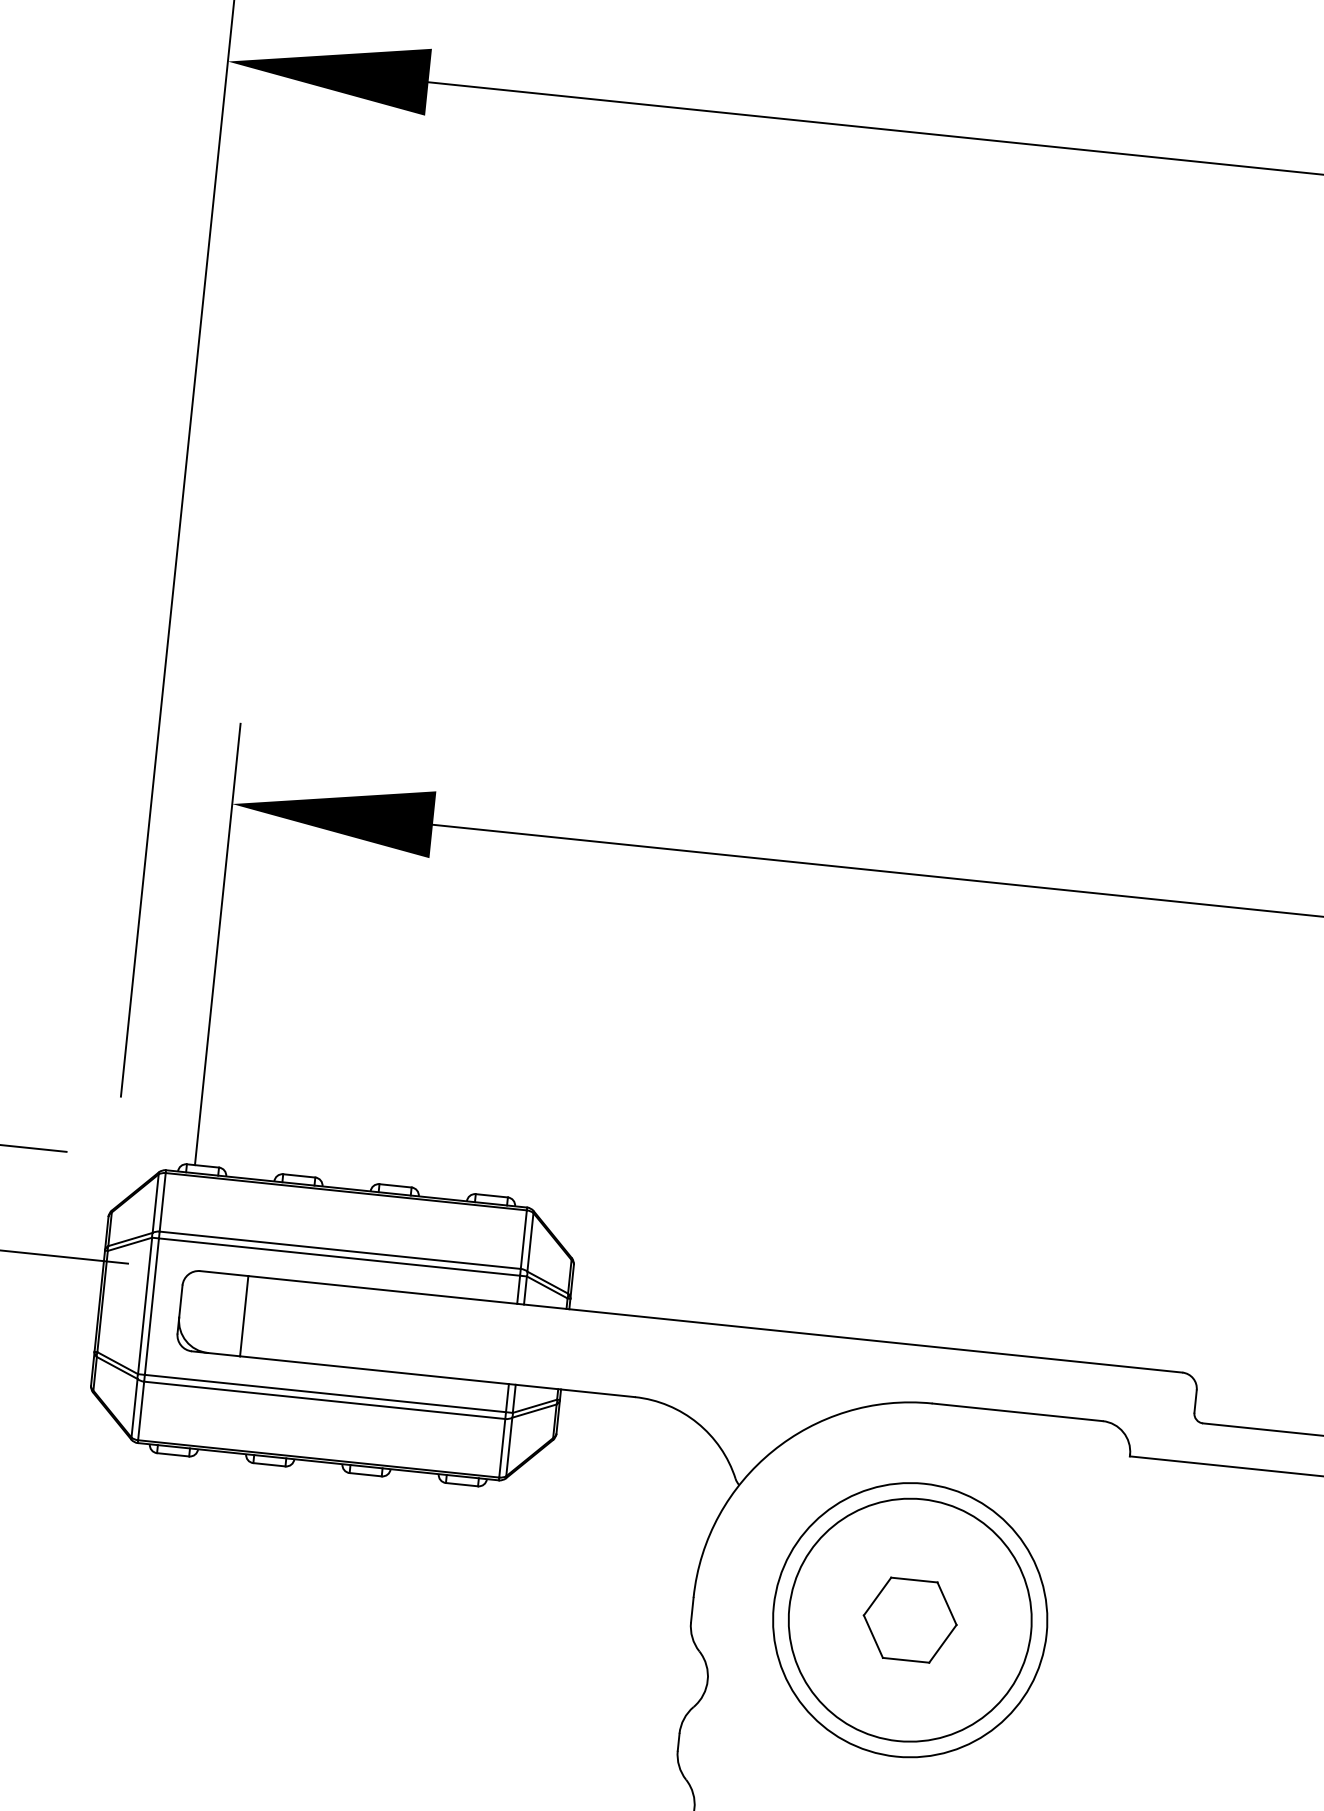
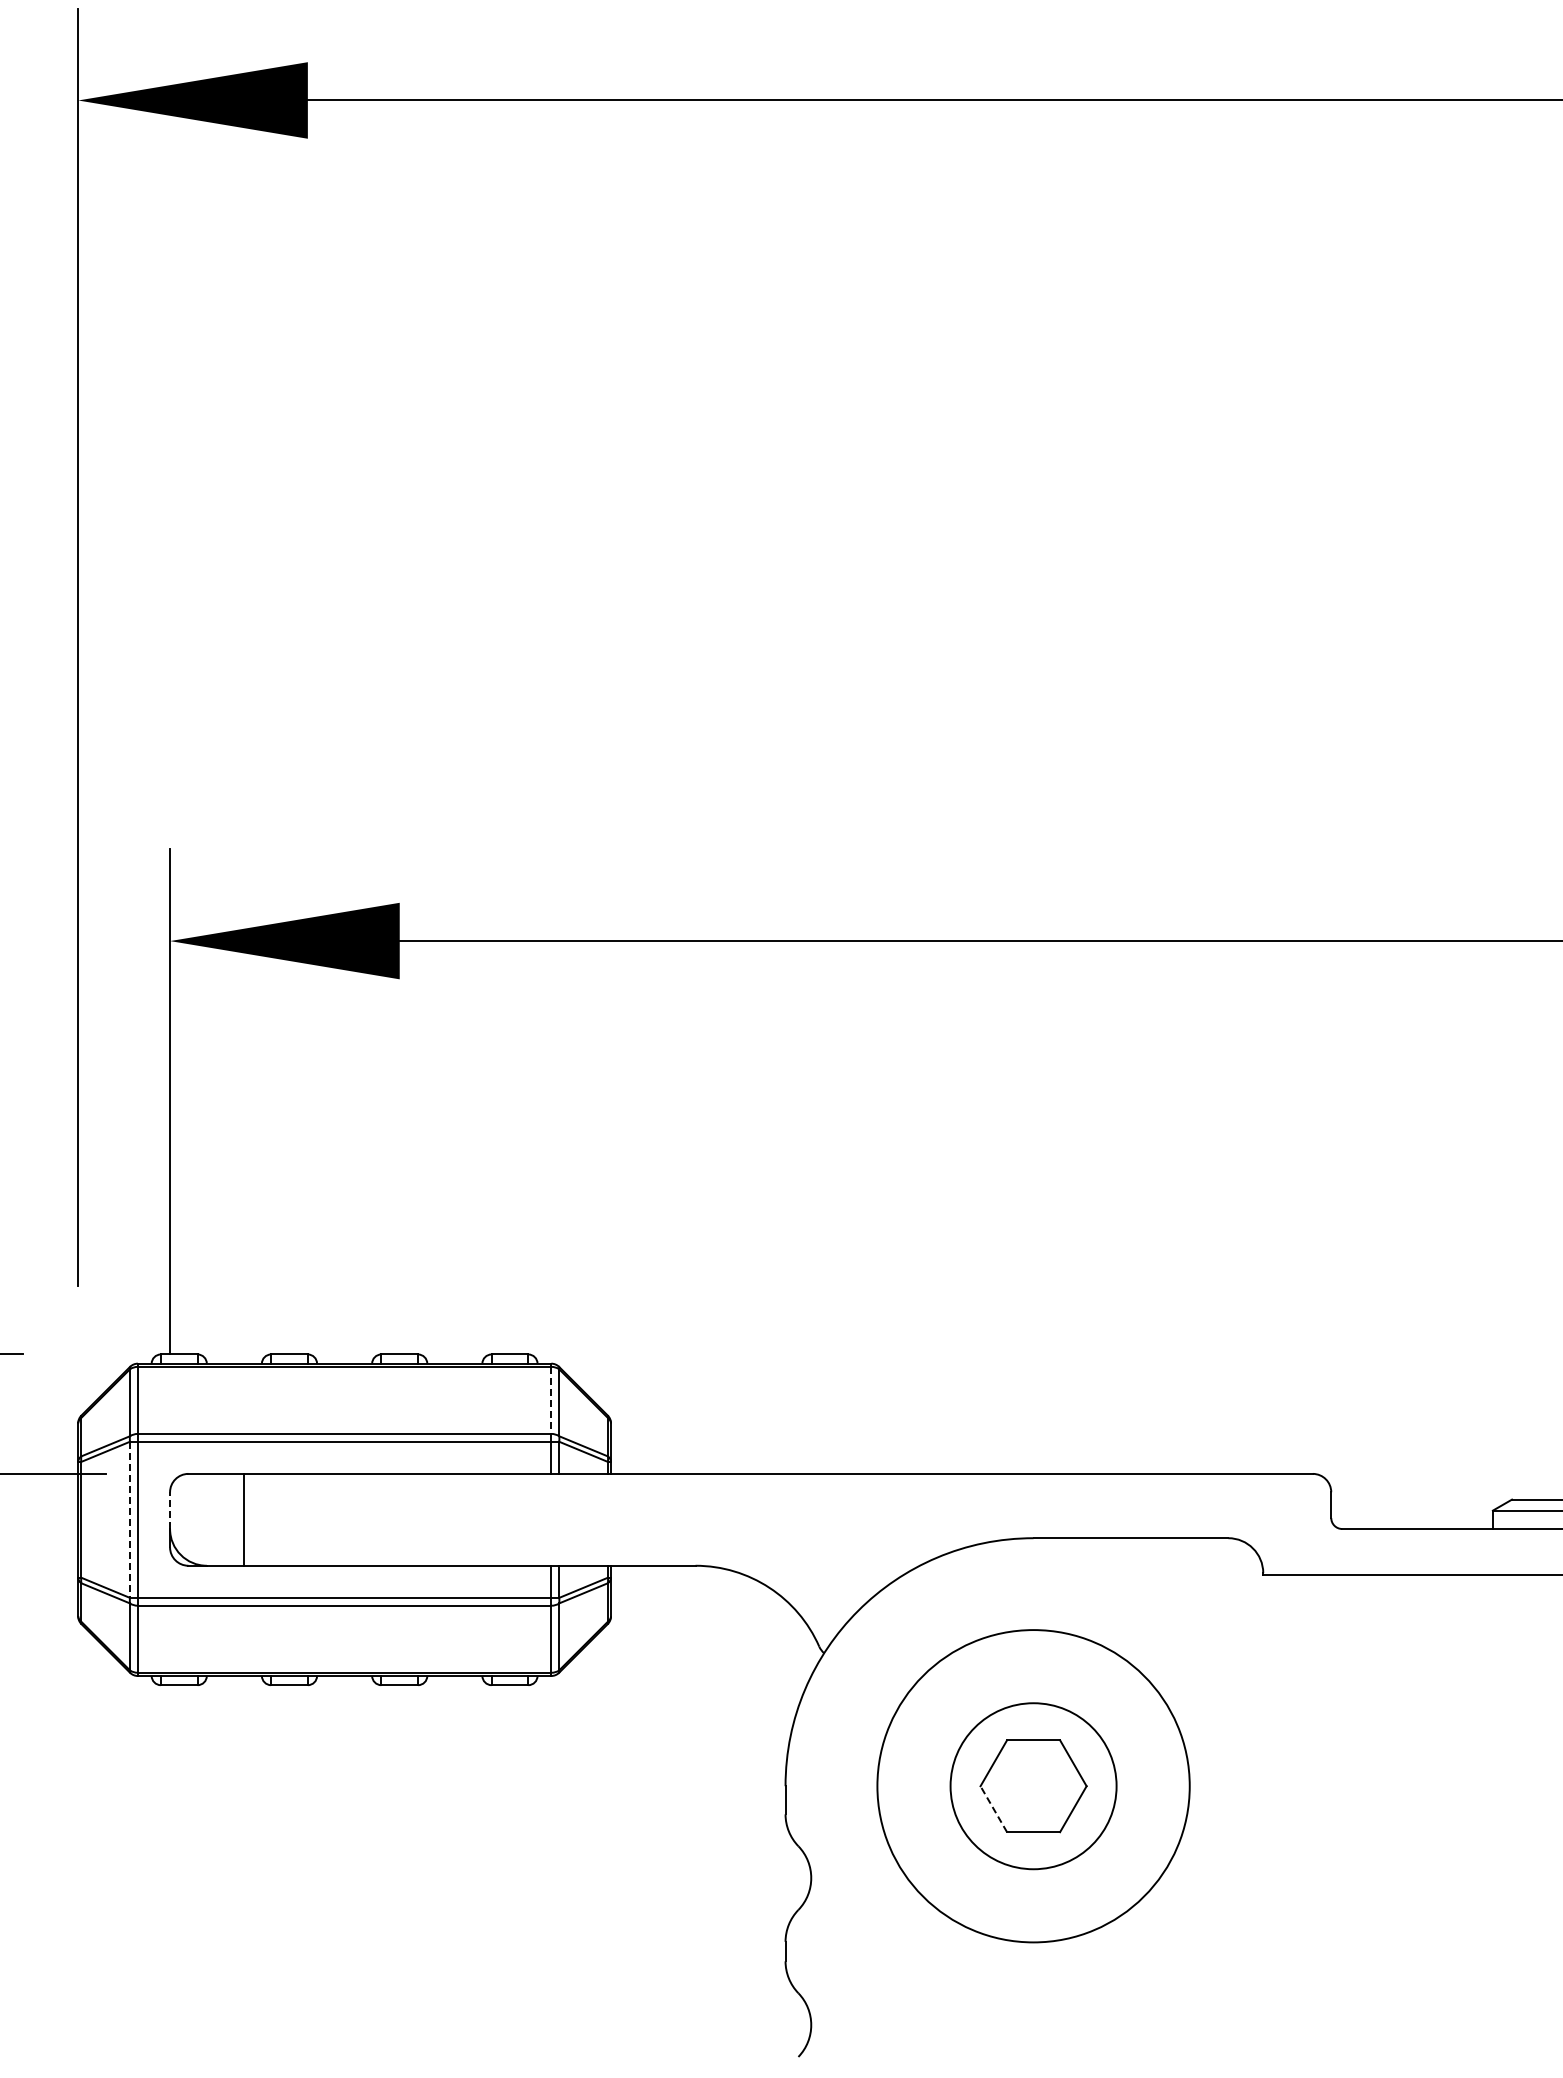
line: (523, 1239) -> (551, 1400), solid -> dashed
line: (181, 1301) -> (170, 1510), solid -> dashed
line: (145, 1306) -> (130, 1520), solid -> dashed
circle: (910, 1619) -> (1033, 1785), size x0.6
line: (873, 1636) -> (993, 1809), solid -> dashed

